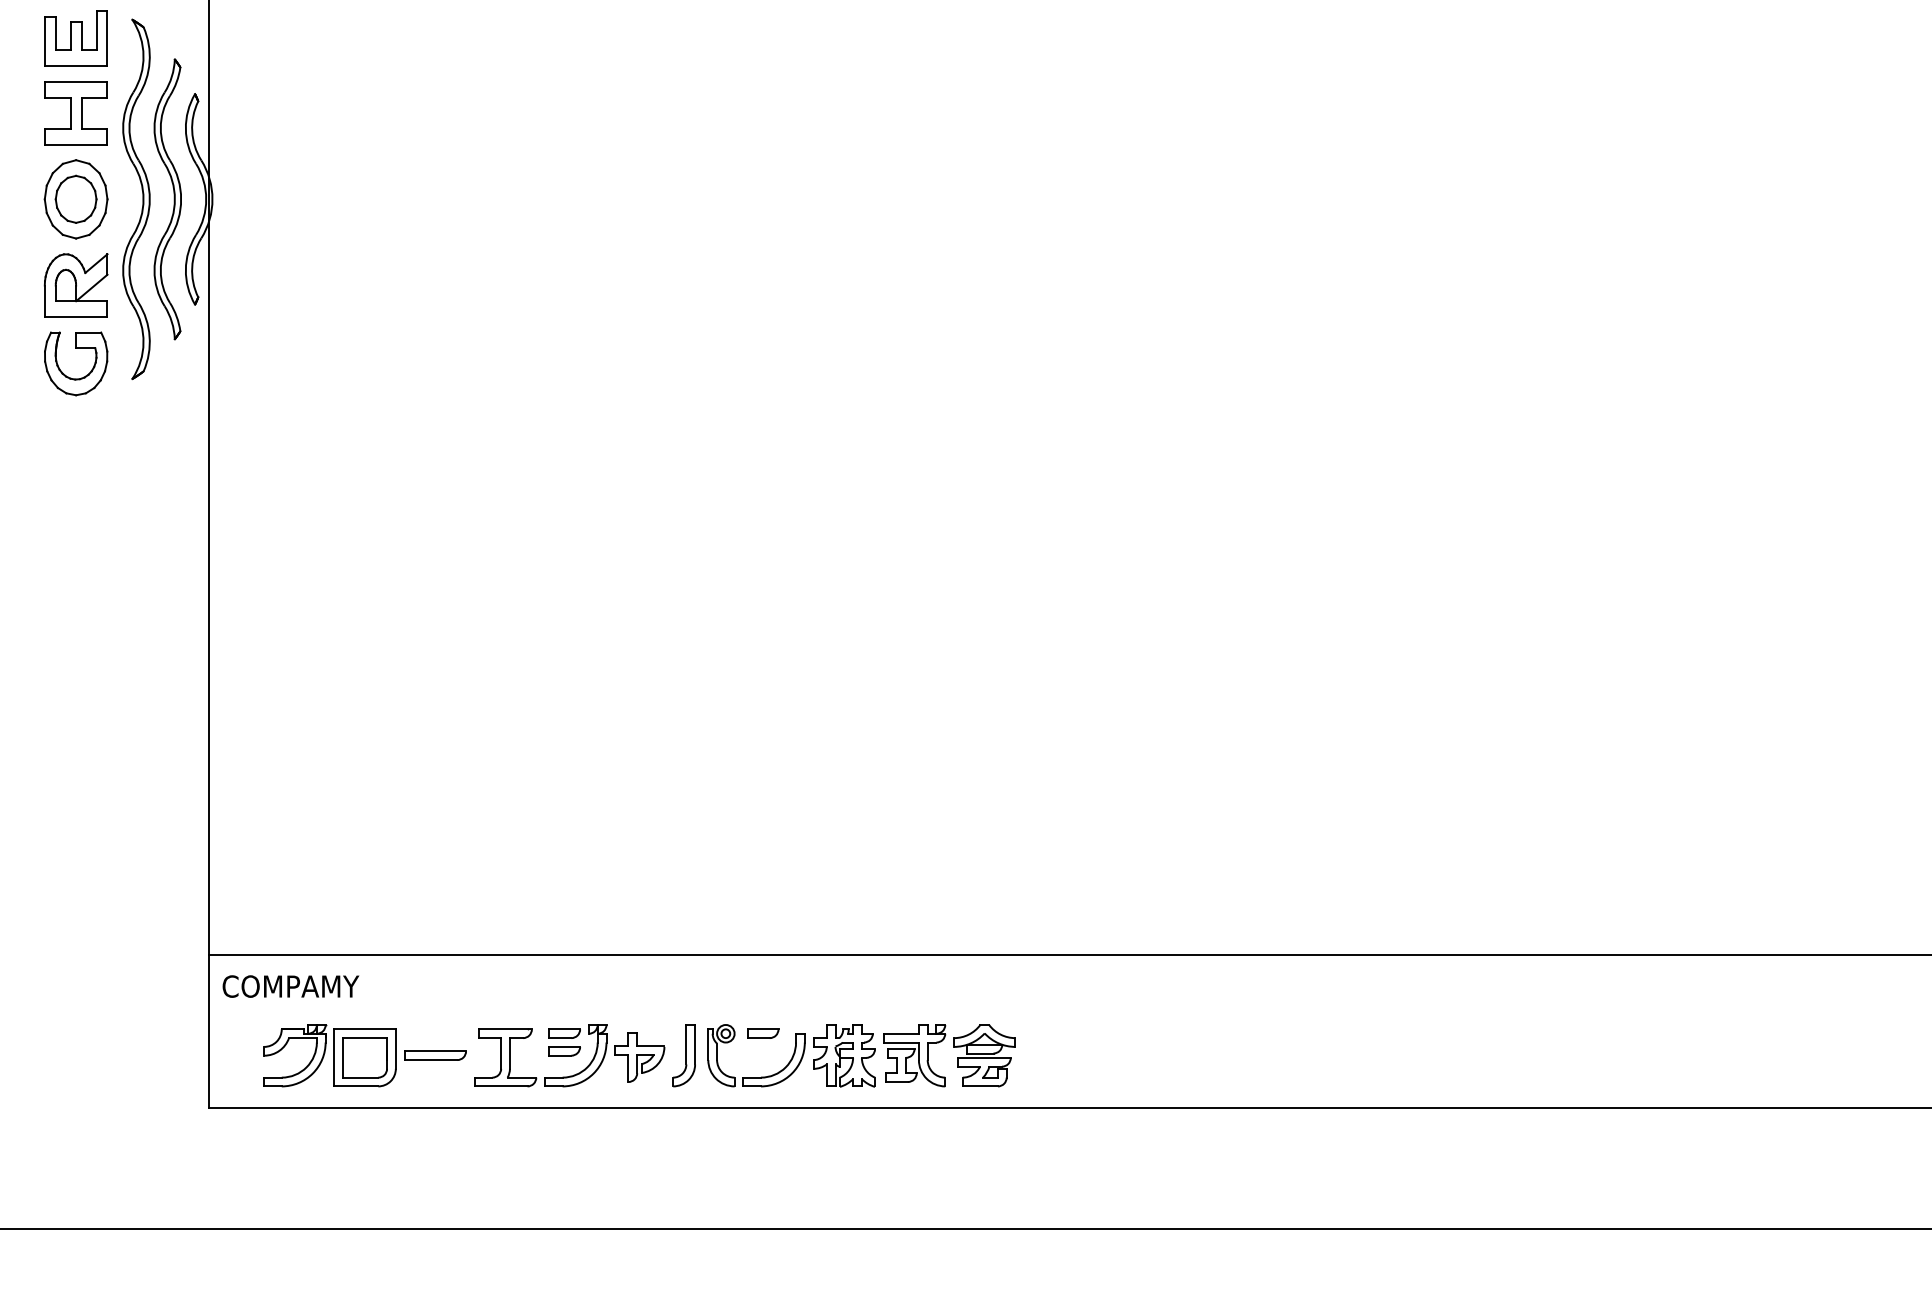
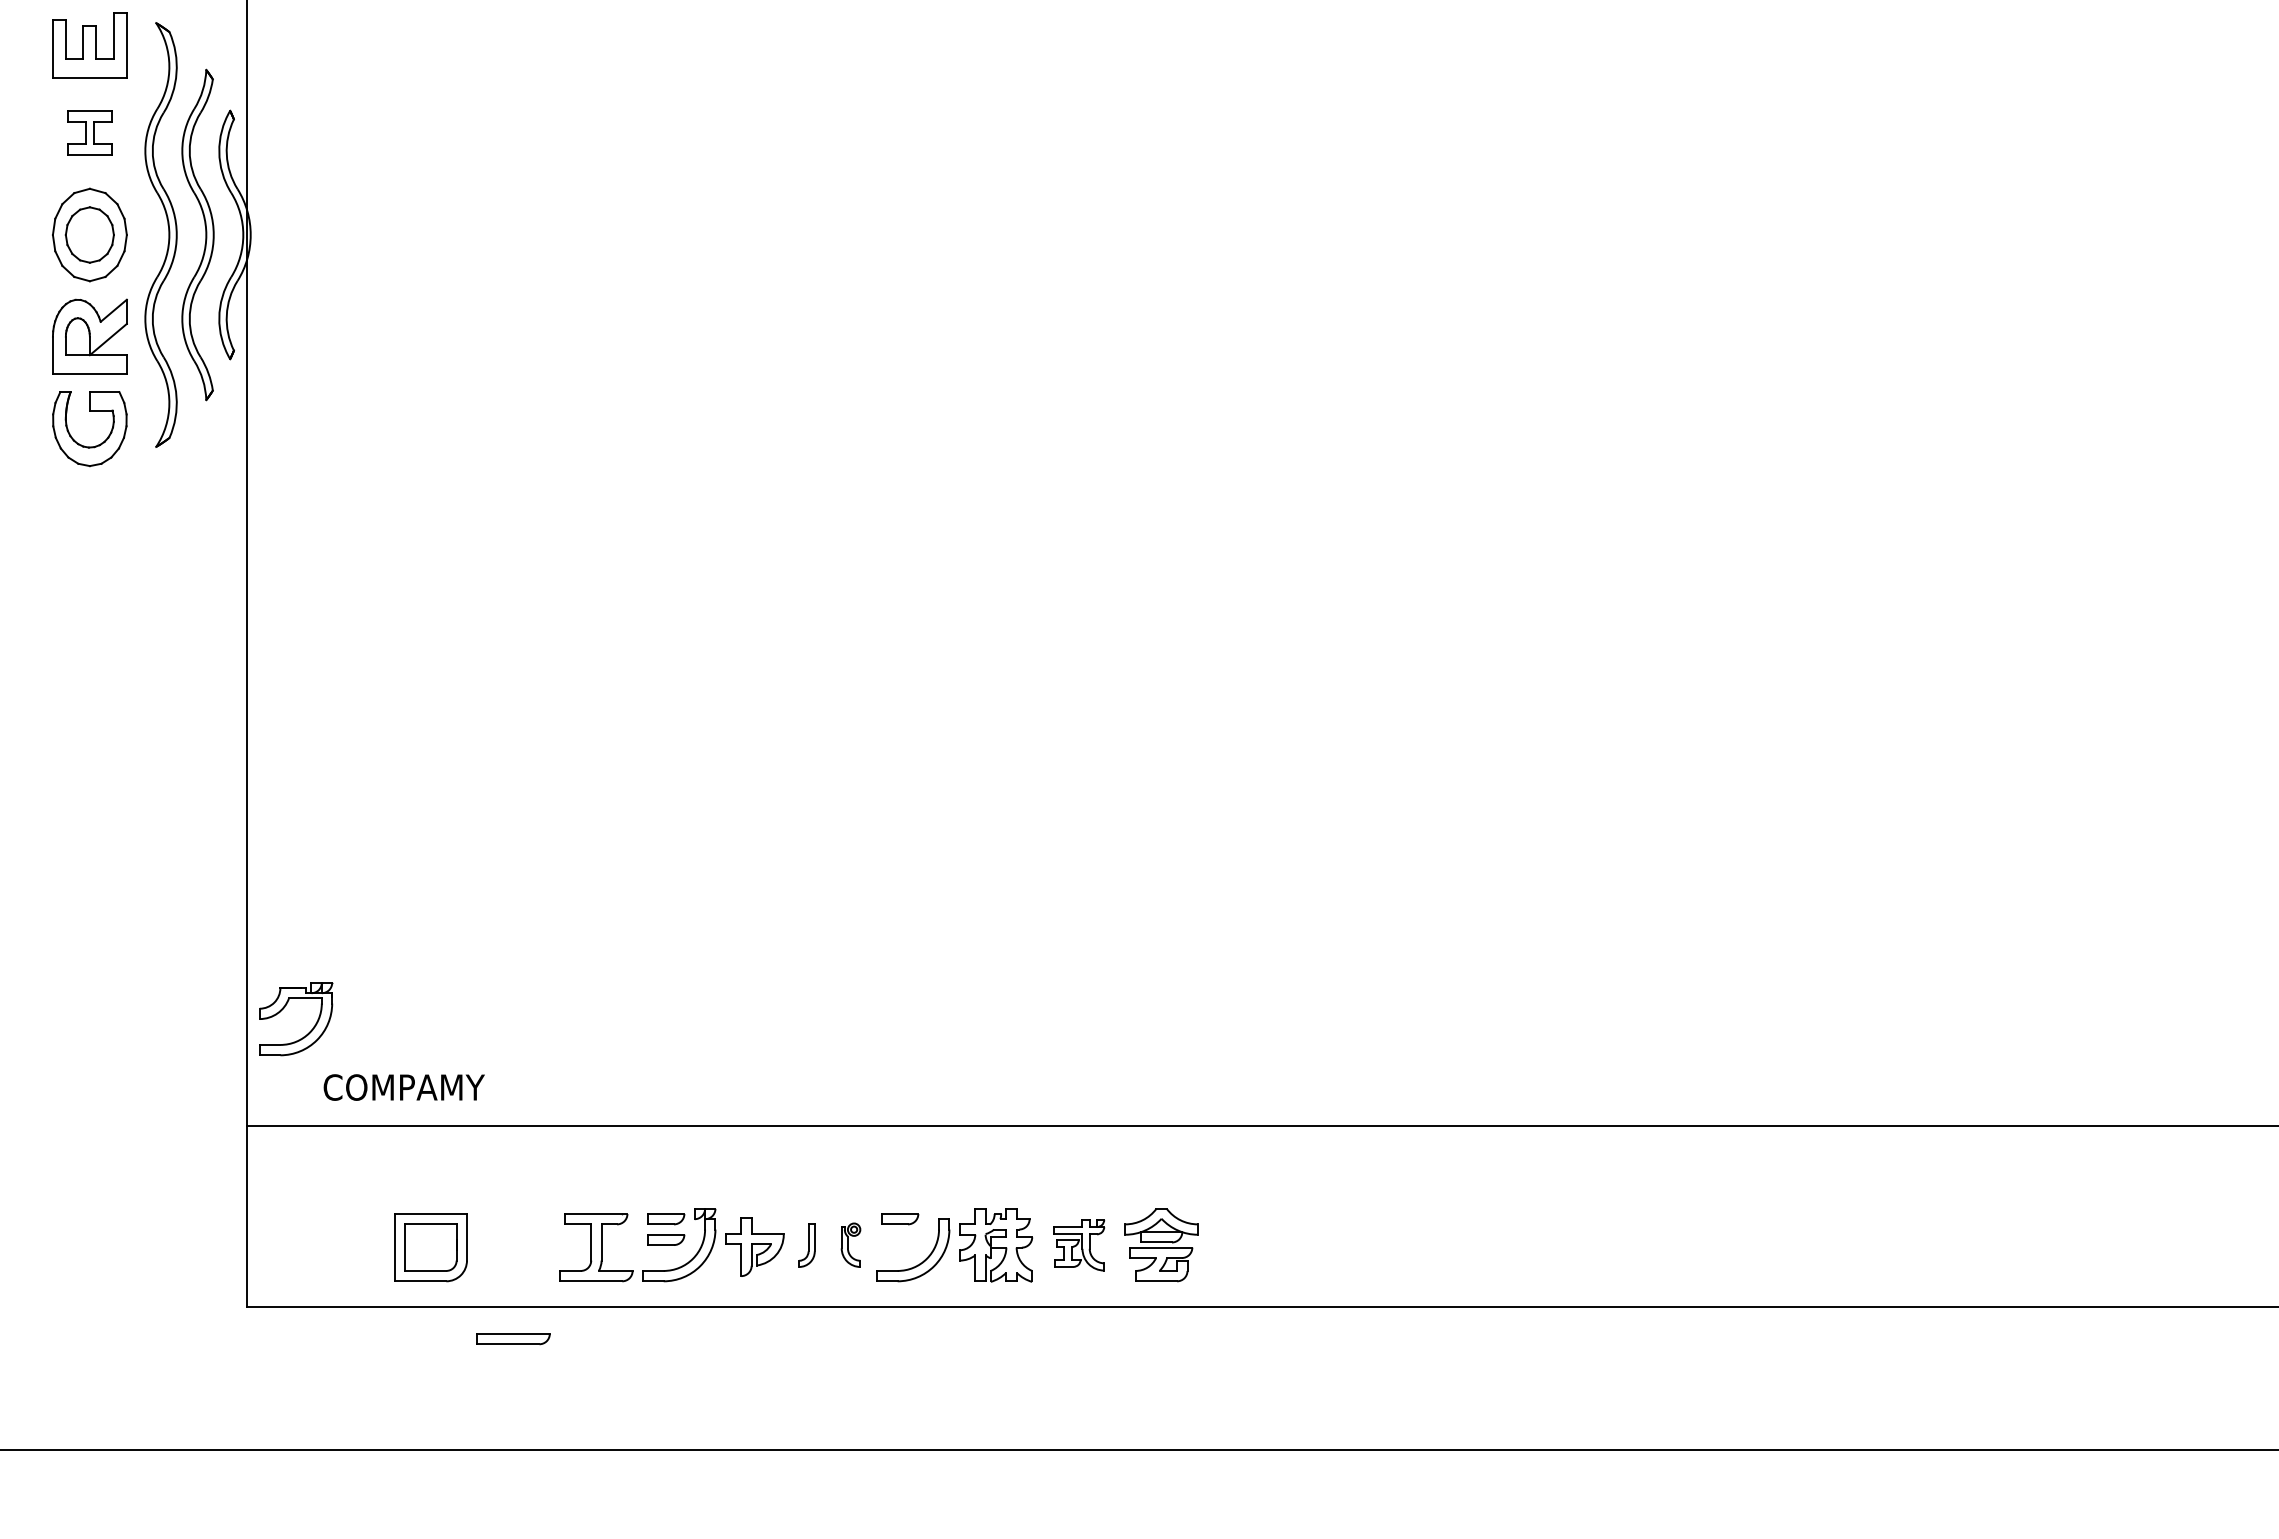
part: (75, 112) -> (89, 132), size x0.6
text: (290, 986) -> (403, 1087), moved
part: (286, 1045) -> (285, 1007), moved
part: (435, 1056) -> (513, 1339), moved
part: (683, 1056) -> (806, 1245), size x0.6
part: (720, 1056) -> (850, 1245), size x0.6
part: (914, 1056) -> (1078, 1245), size x0.7

